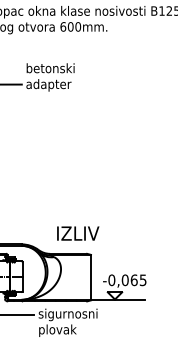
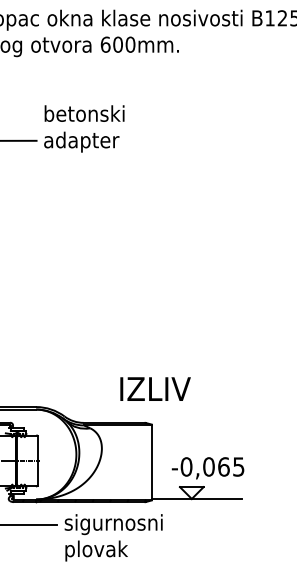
text: (78, 233) -> (155, 388), moved

